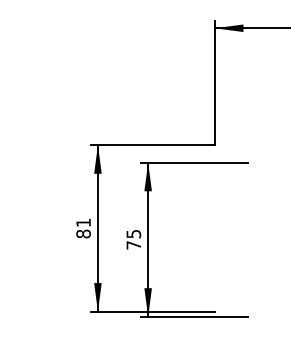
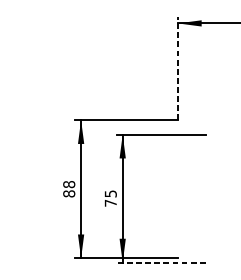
line: (214, 83) -> (177, 69), solid -> dashed
text: (83, 222) -> (69, 184), 81 -> 88
line: (194, 316) -> (161, 262), solid -> dashed

